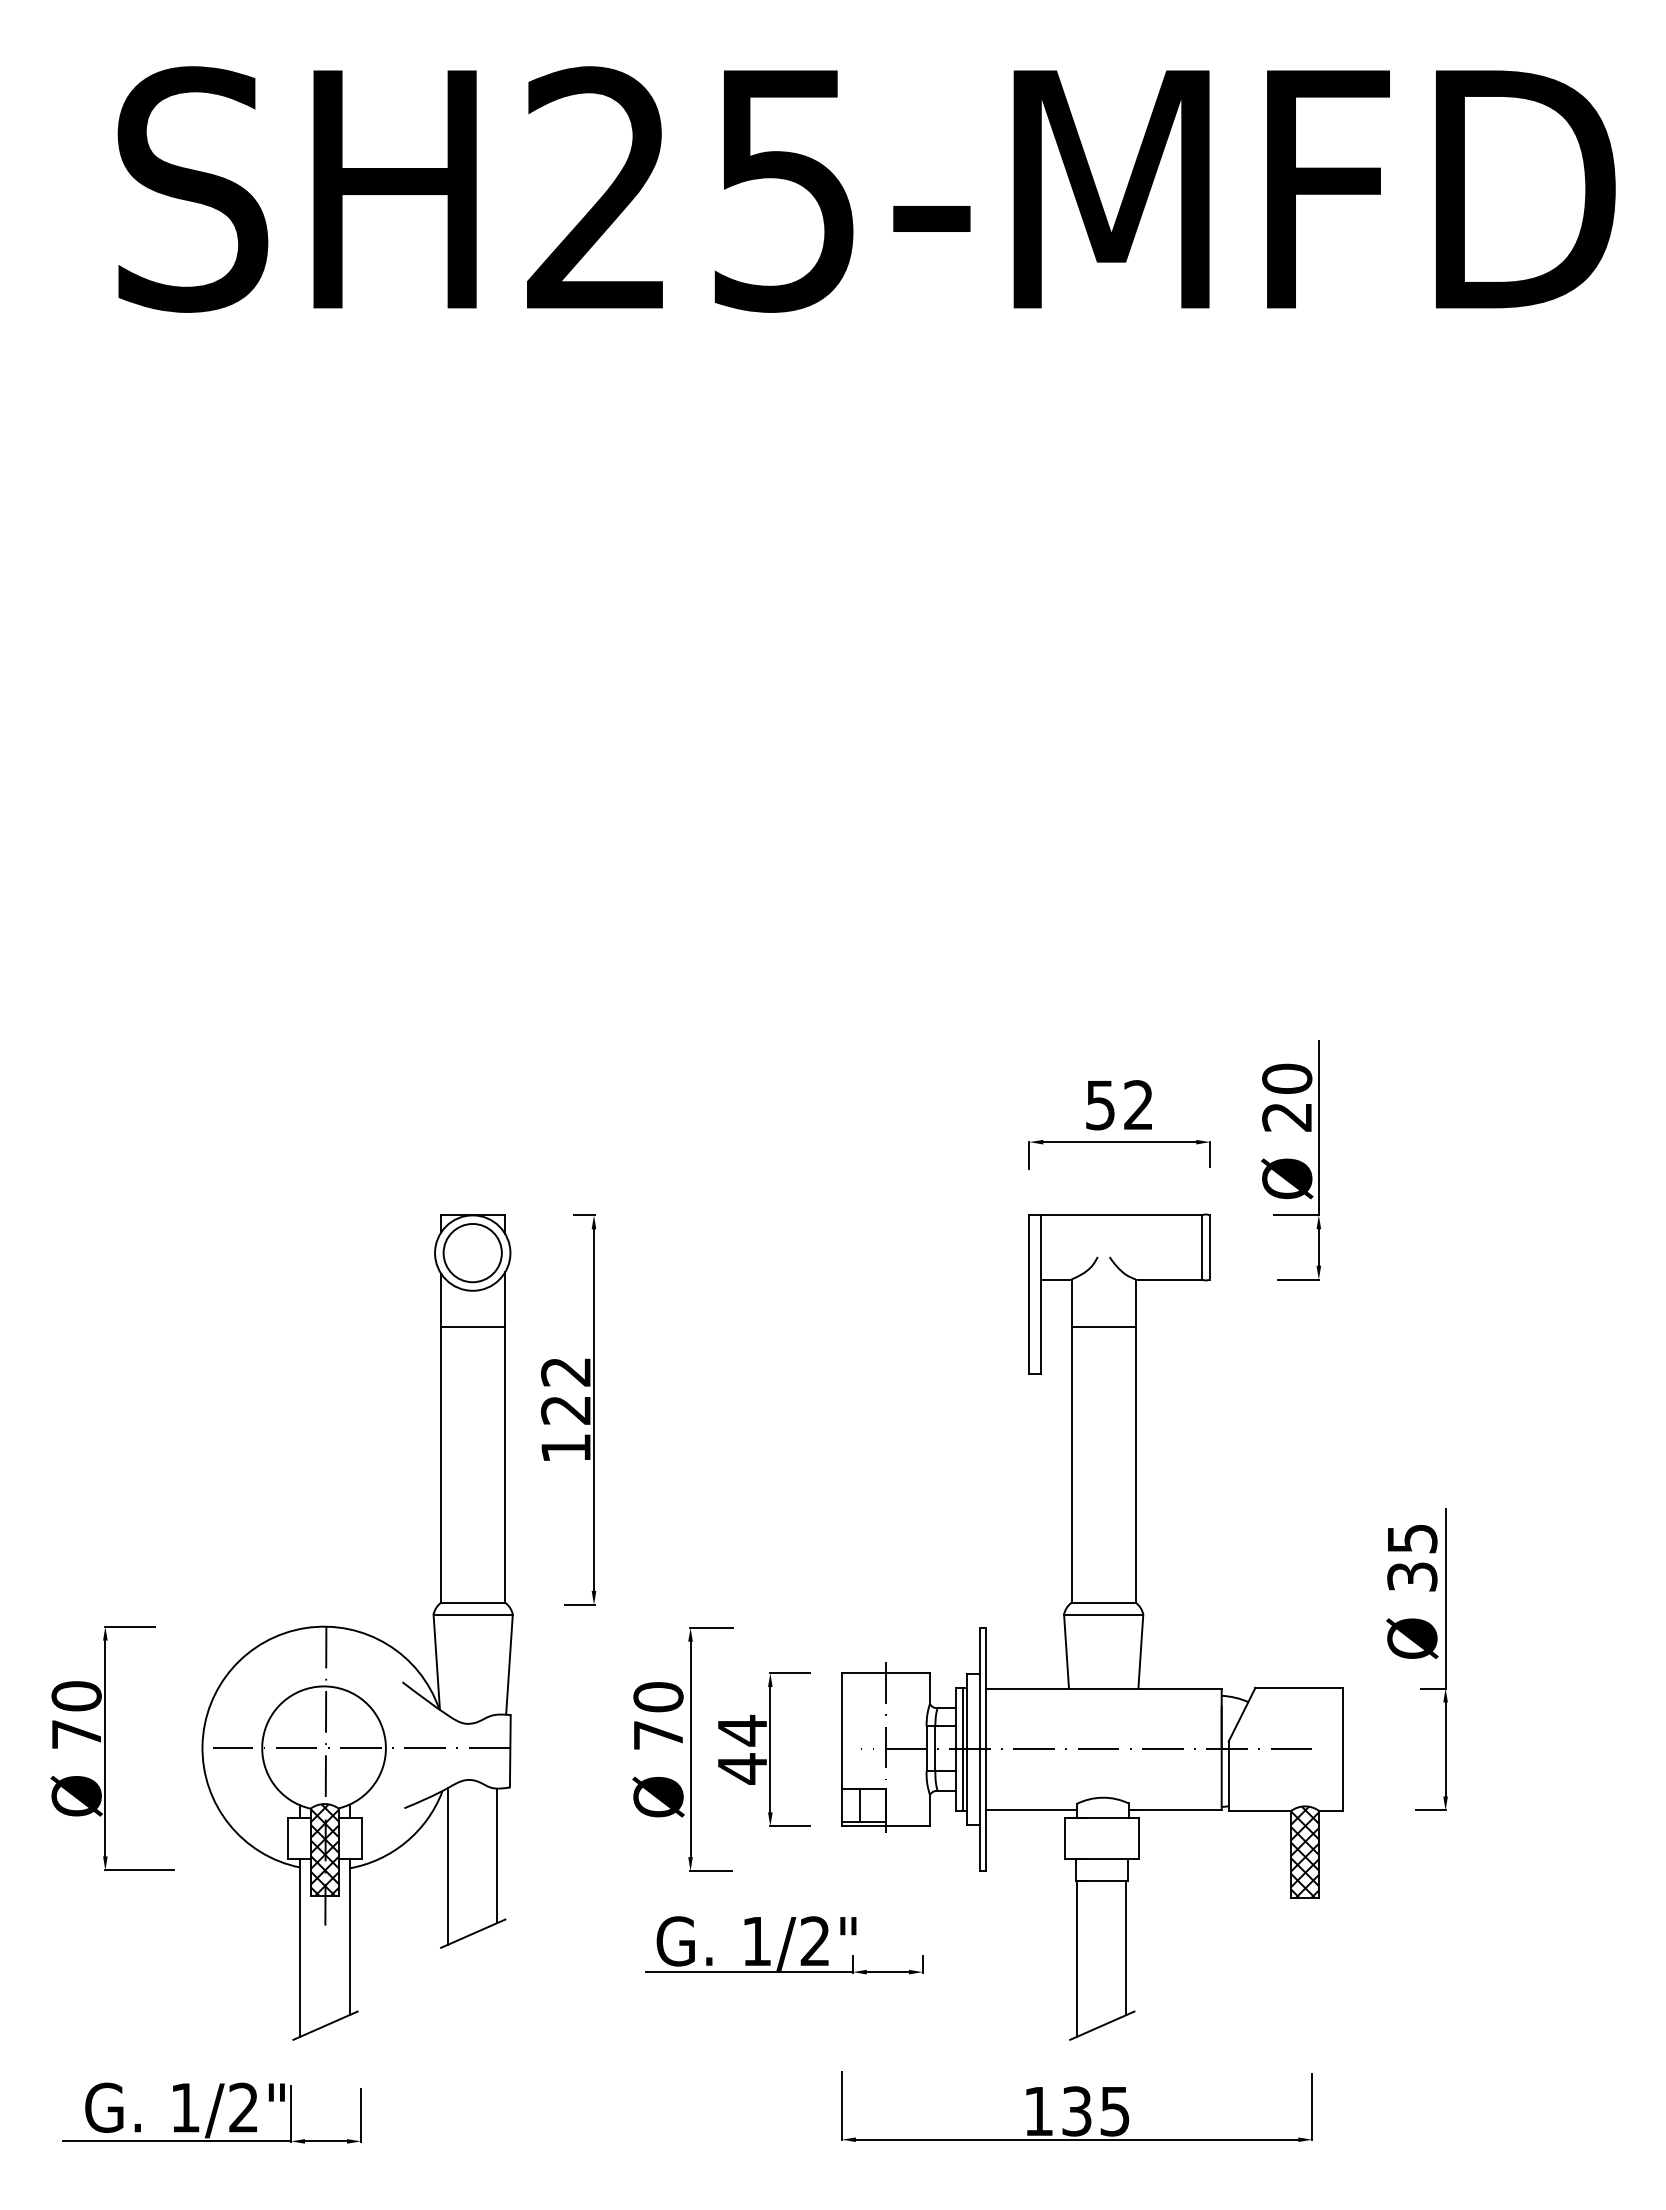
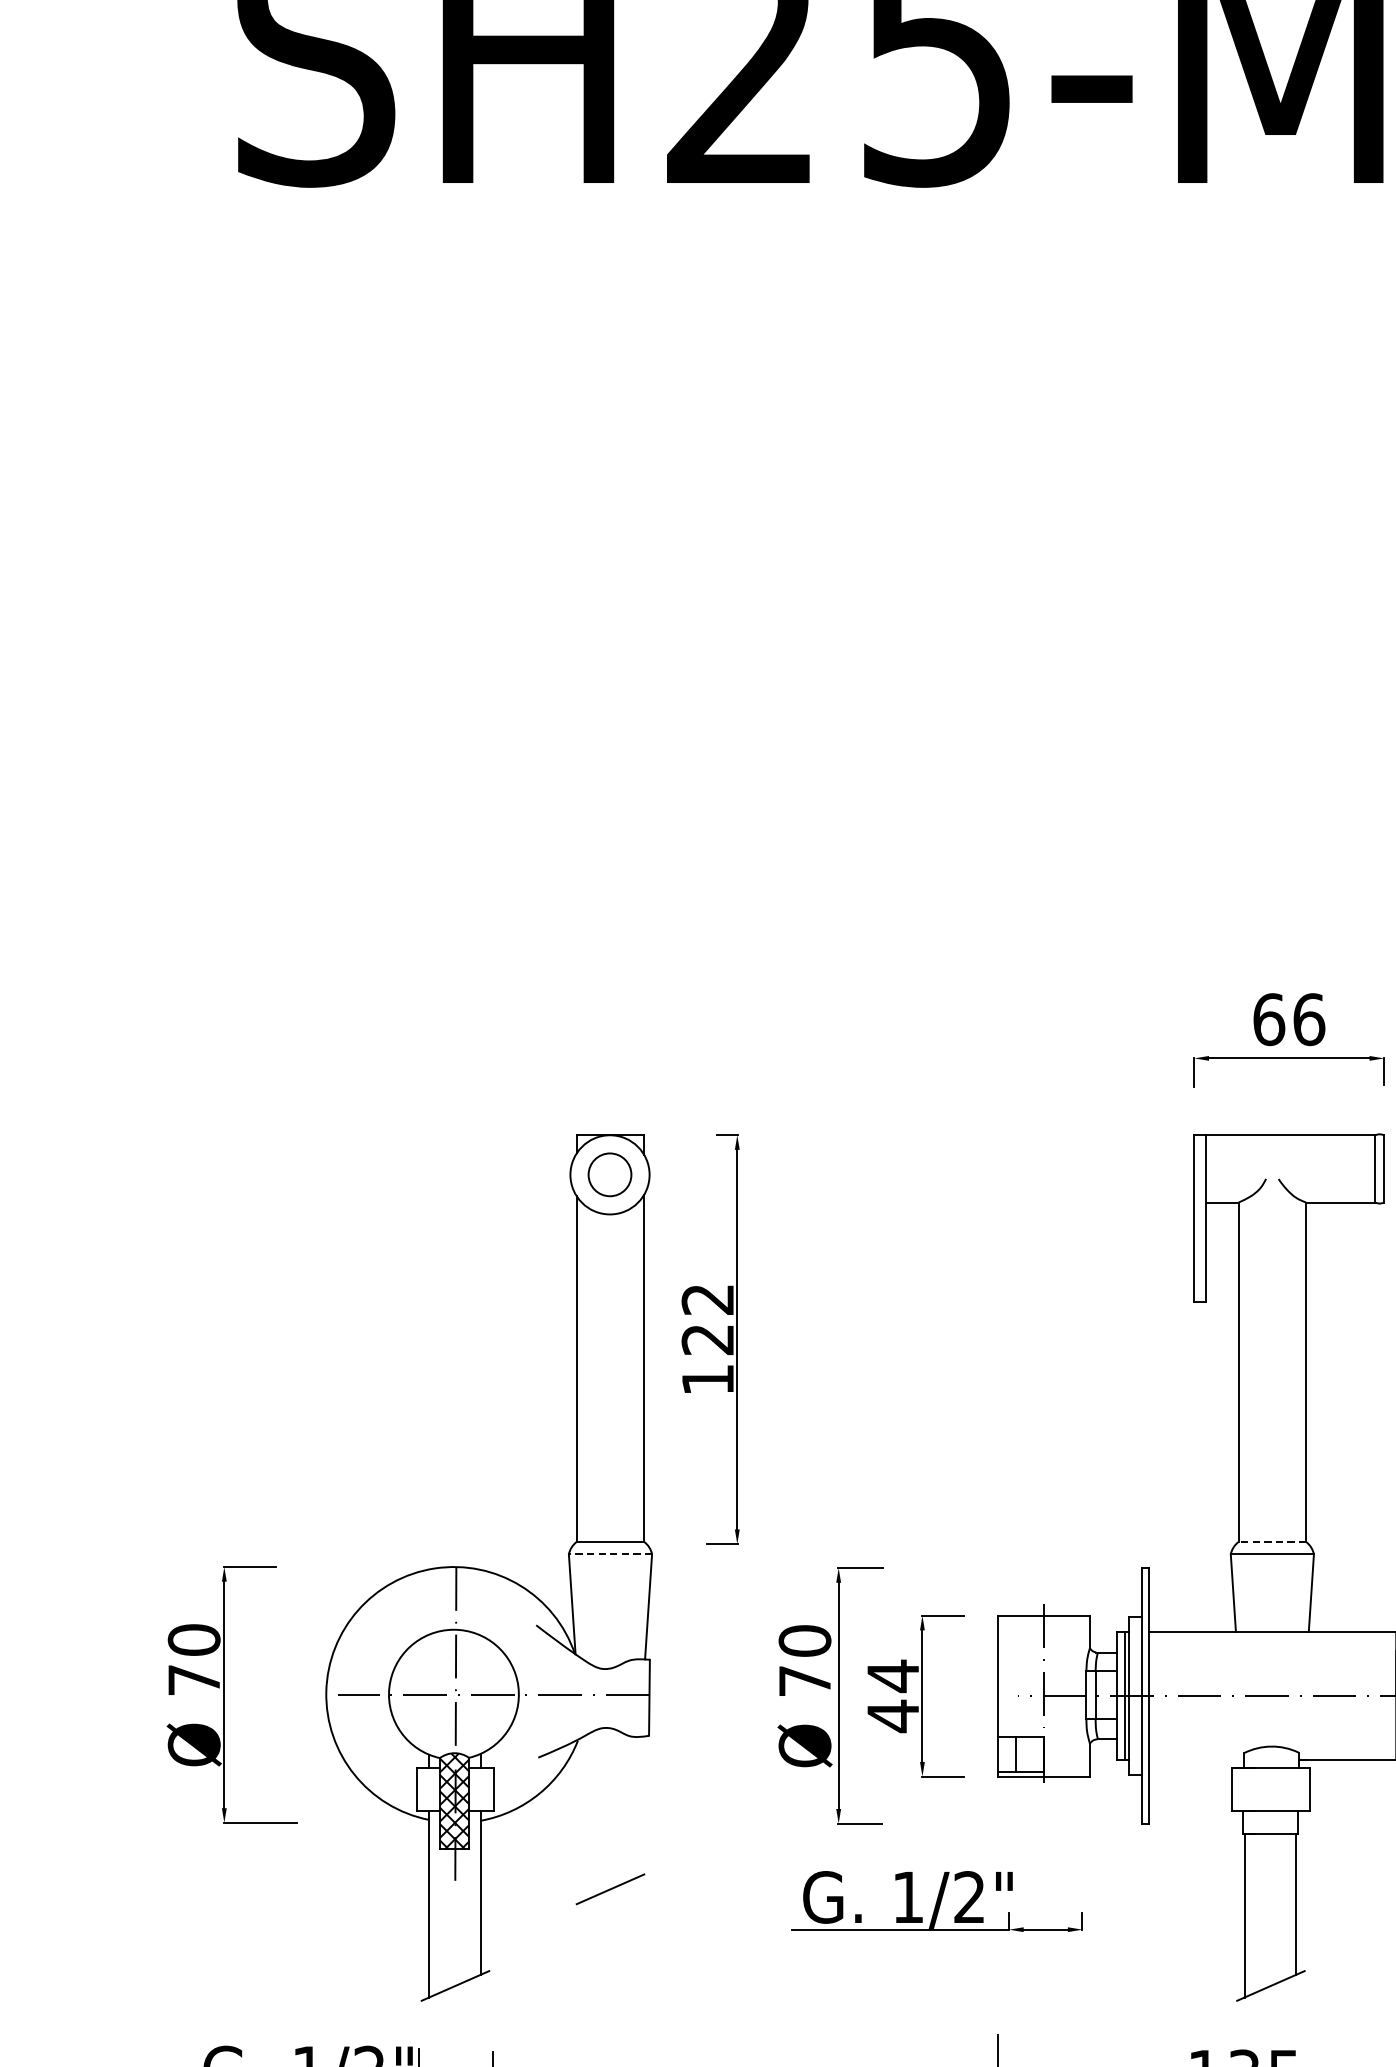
text: (1119, 1105) -> (1288, 1019), 52 -> 66
circle: (472, 1253) -> (609, 1175), size x0.7
line: (473, 1326) -> (610, 1251), removed
line: (1103, 1326) -> (1272, 1251), removed
line: (1103, 1602) -> (1272, 1541), solid -> dashed
line: (473, 1614) -> (610, 1554), solid -> dashed
line: (1030, 1810) -> (1195, 1760), removed
line: (497, 1855) -> (635, 1807), removed
line: (448, 1866) -> (584, 1818), removed

